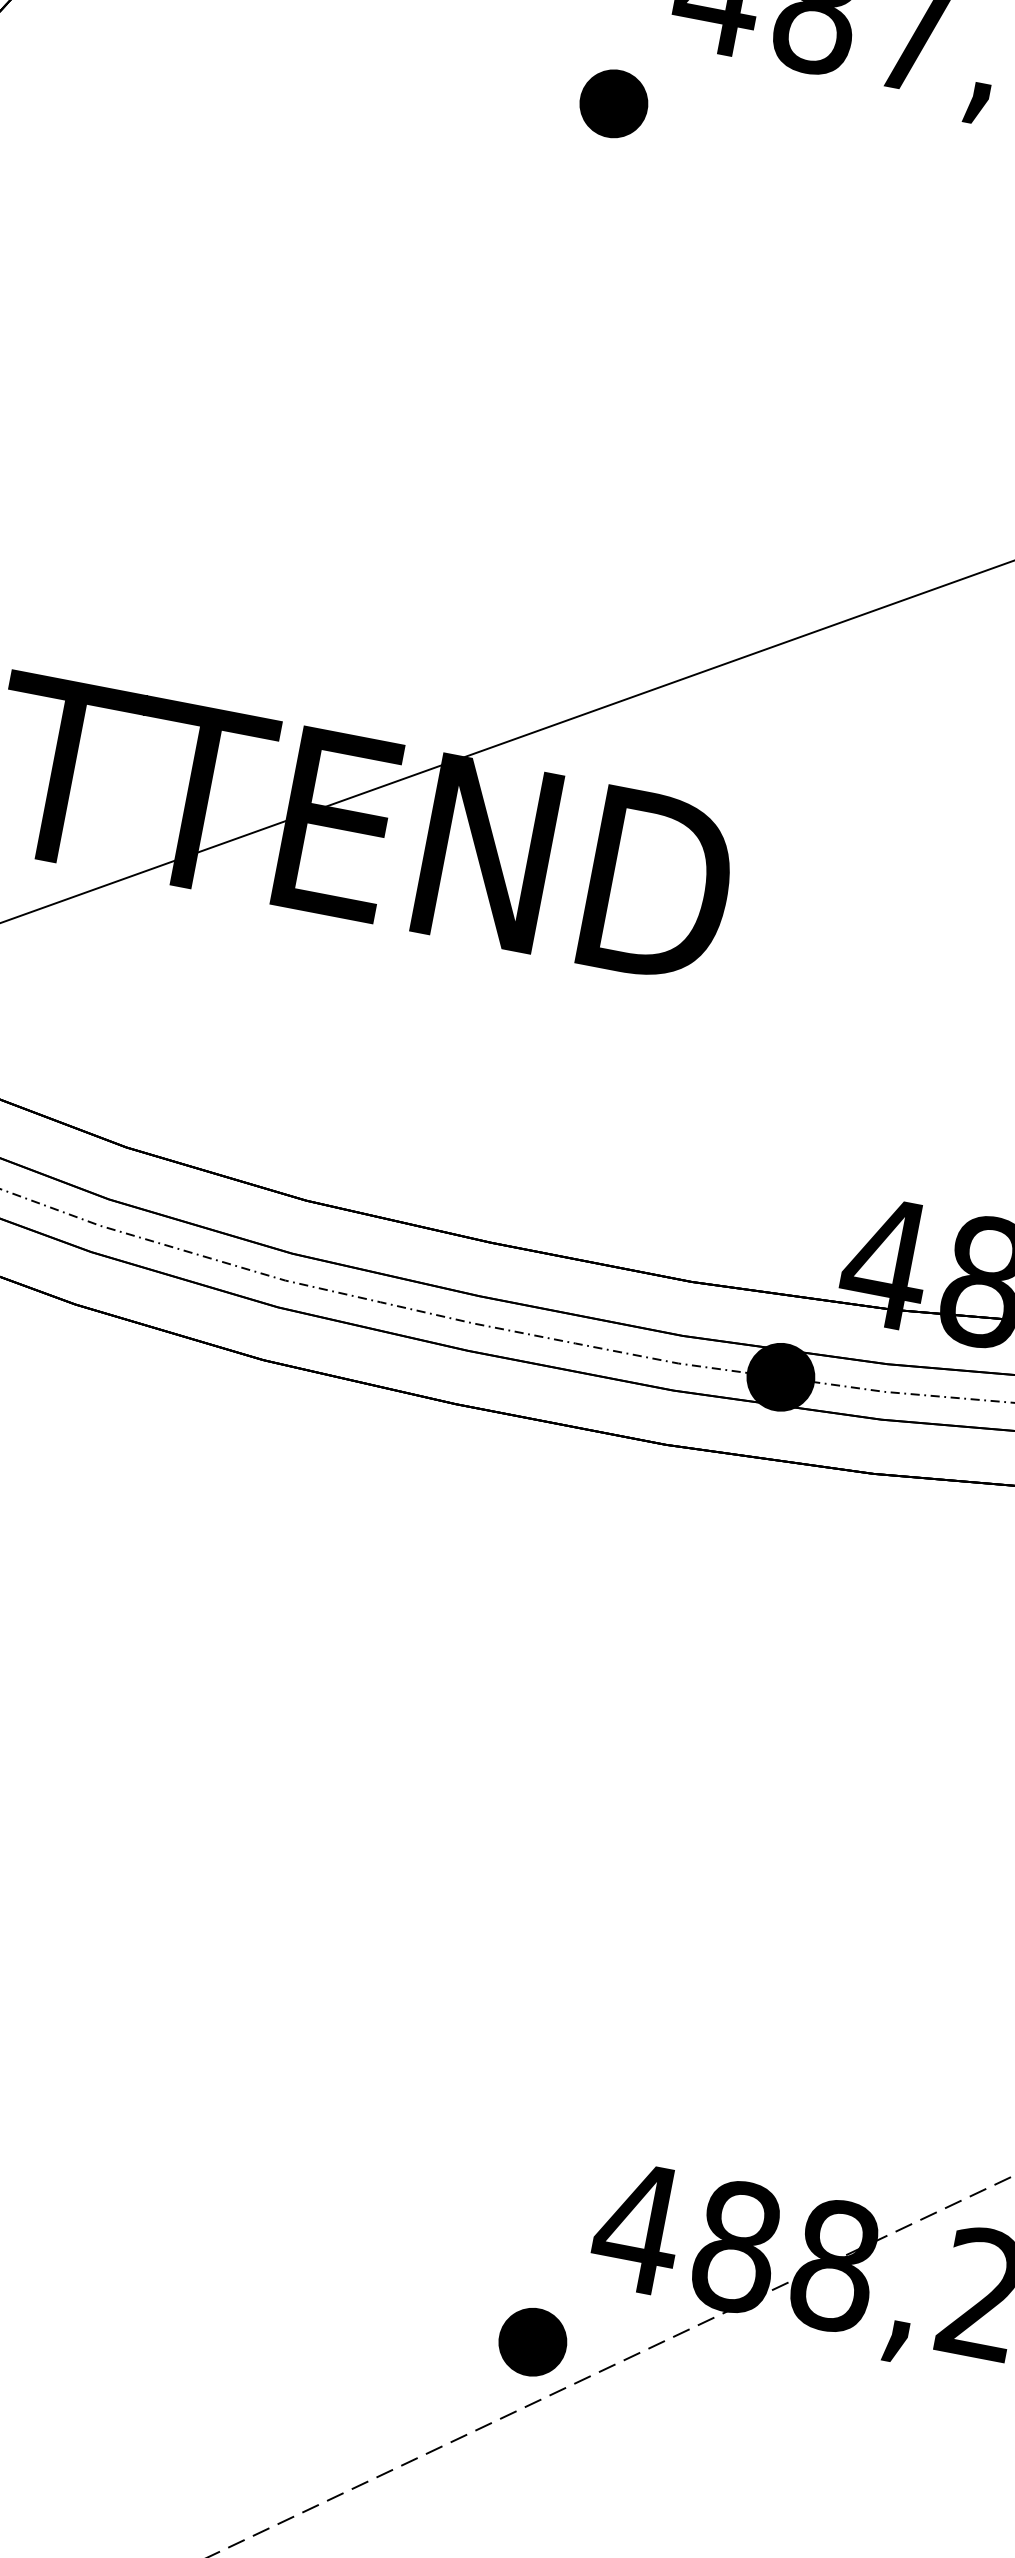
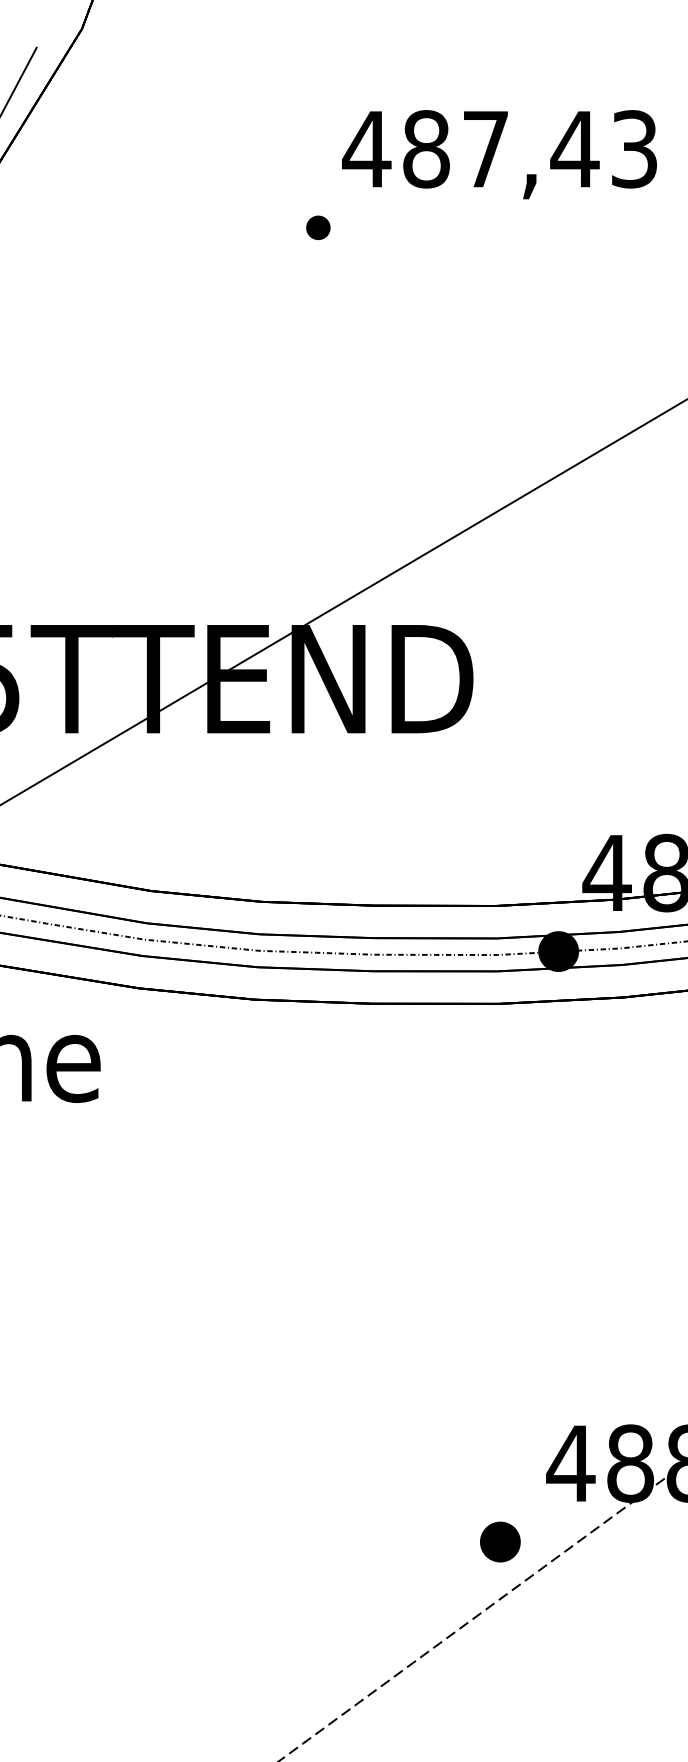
part: (614, 103) -> (318, 227), size x0.6
part: (533, 2341) -> (500, 1541), moved

